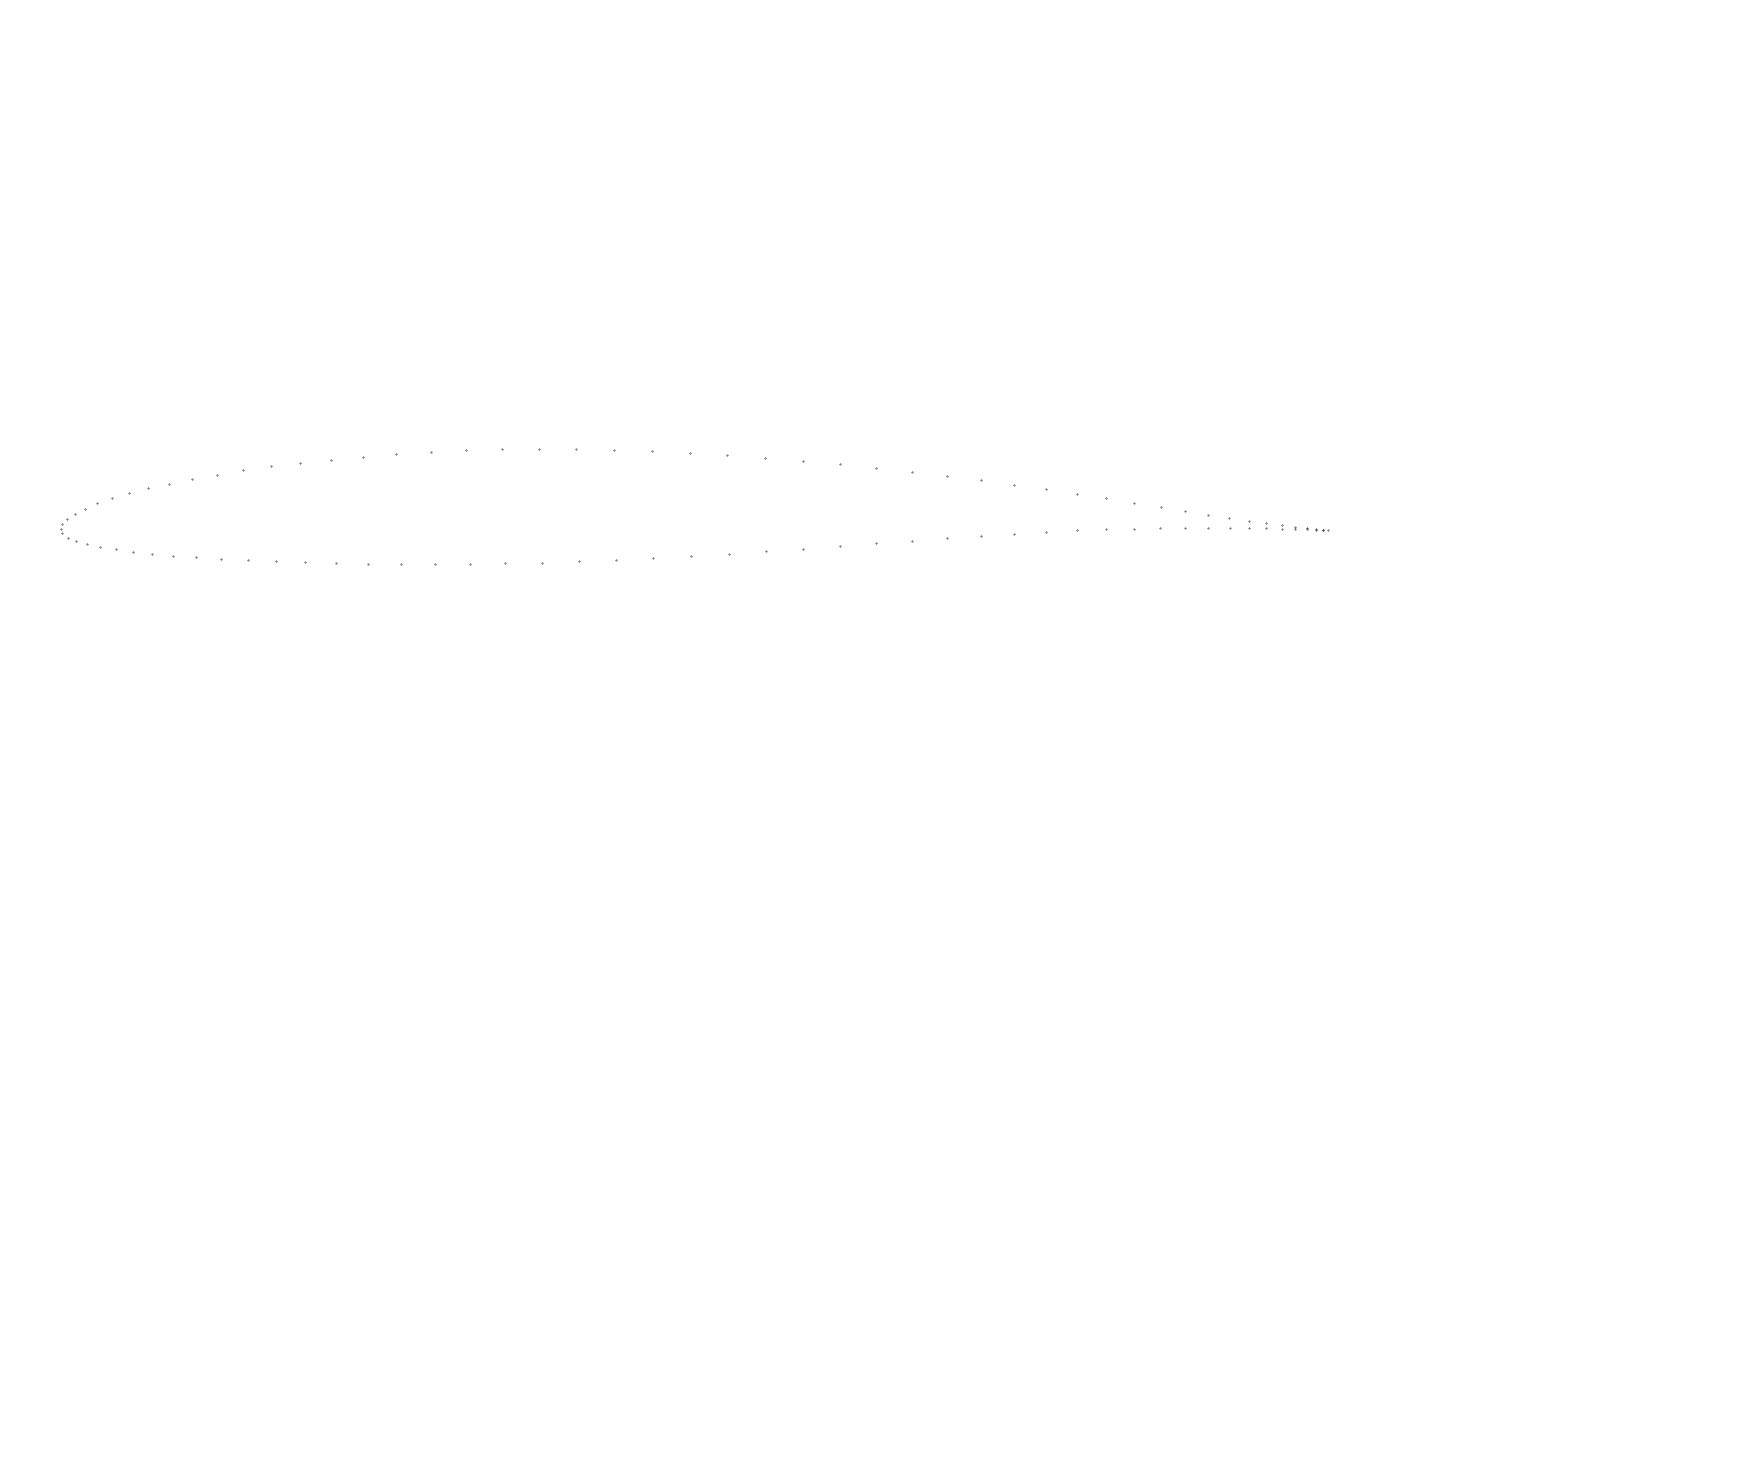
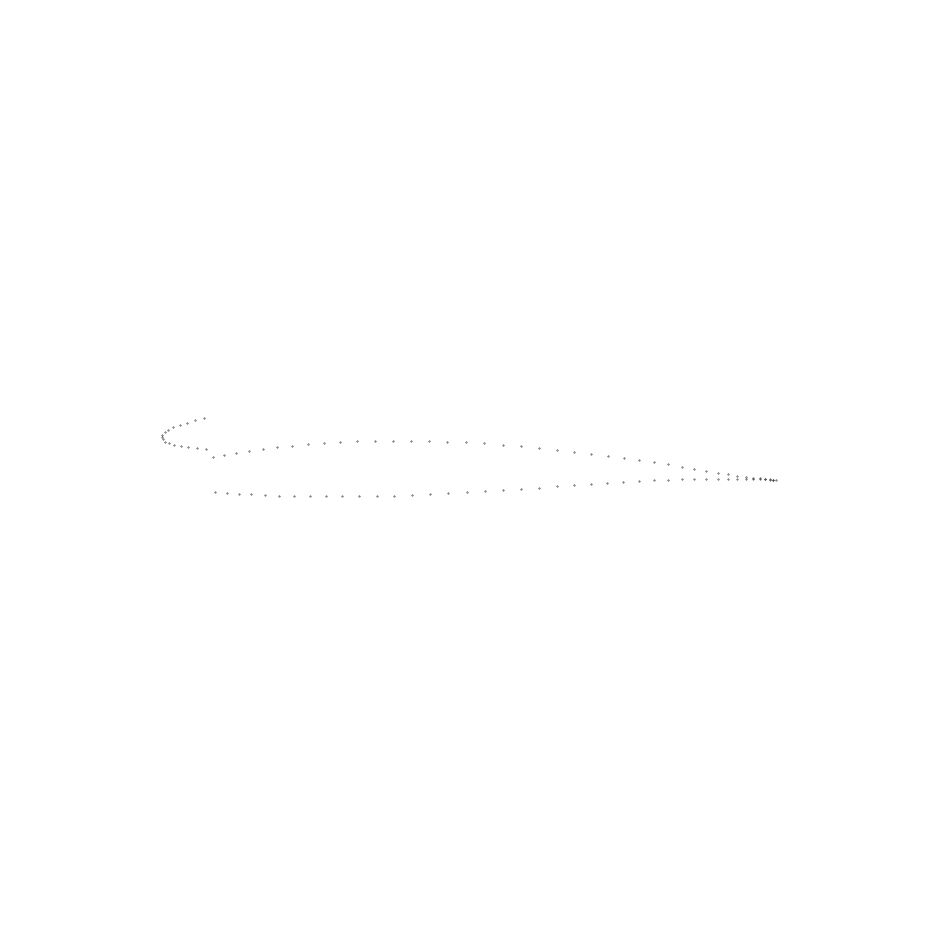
part: (99, 506) -> (180, 426), moved

